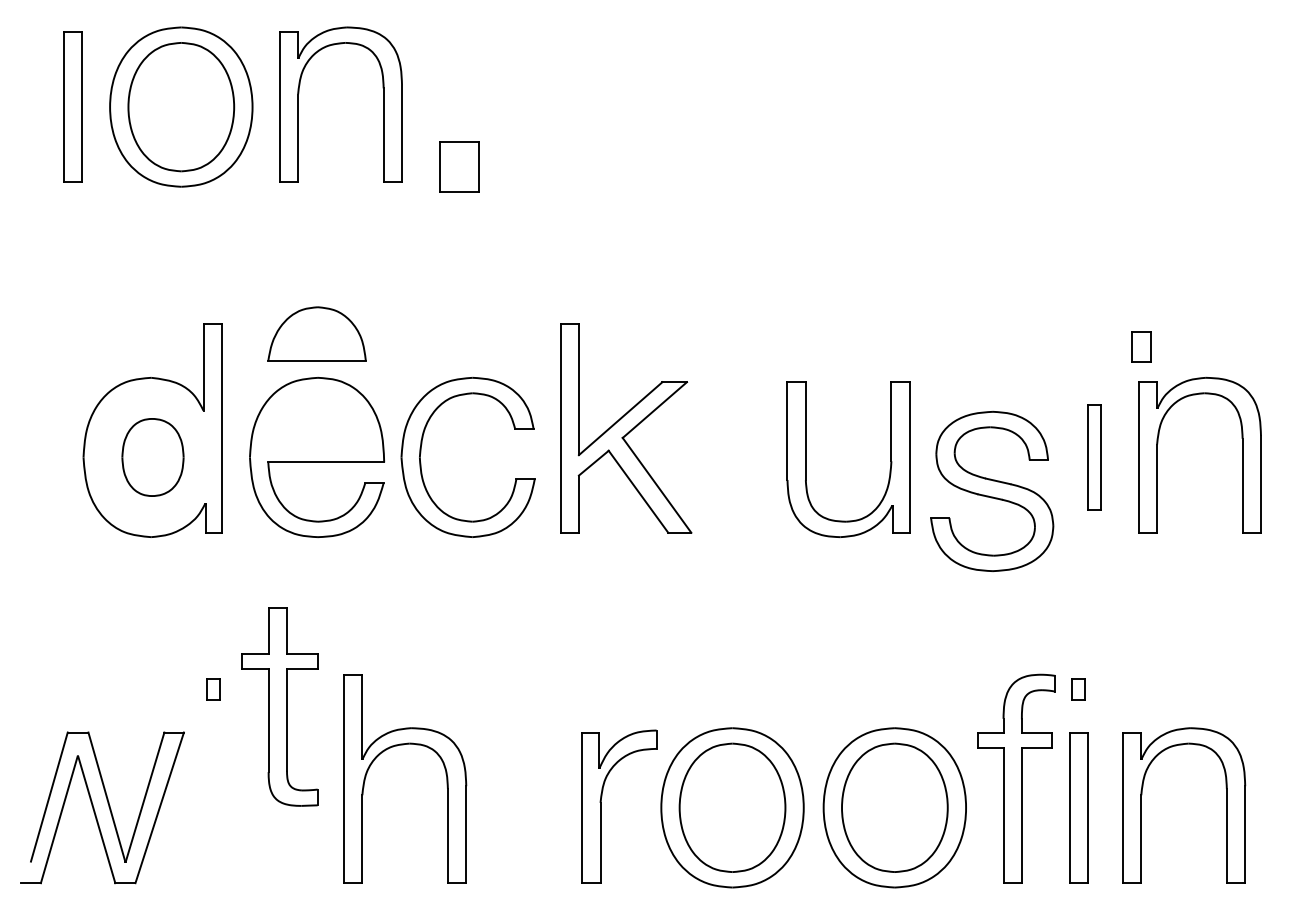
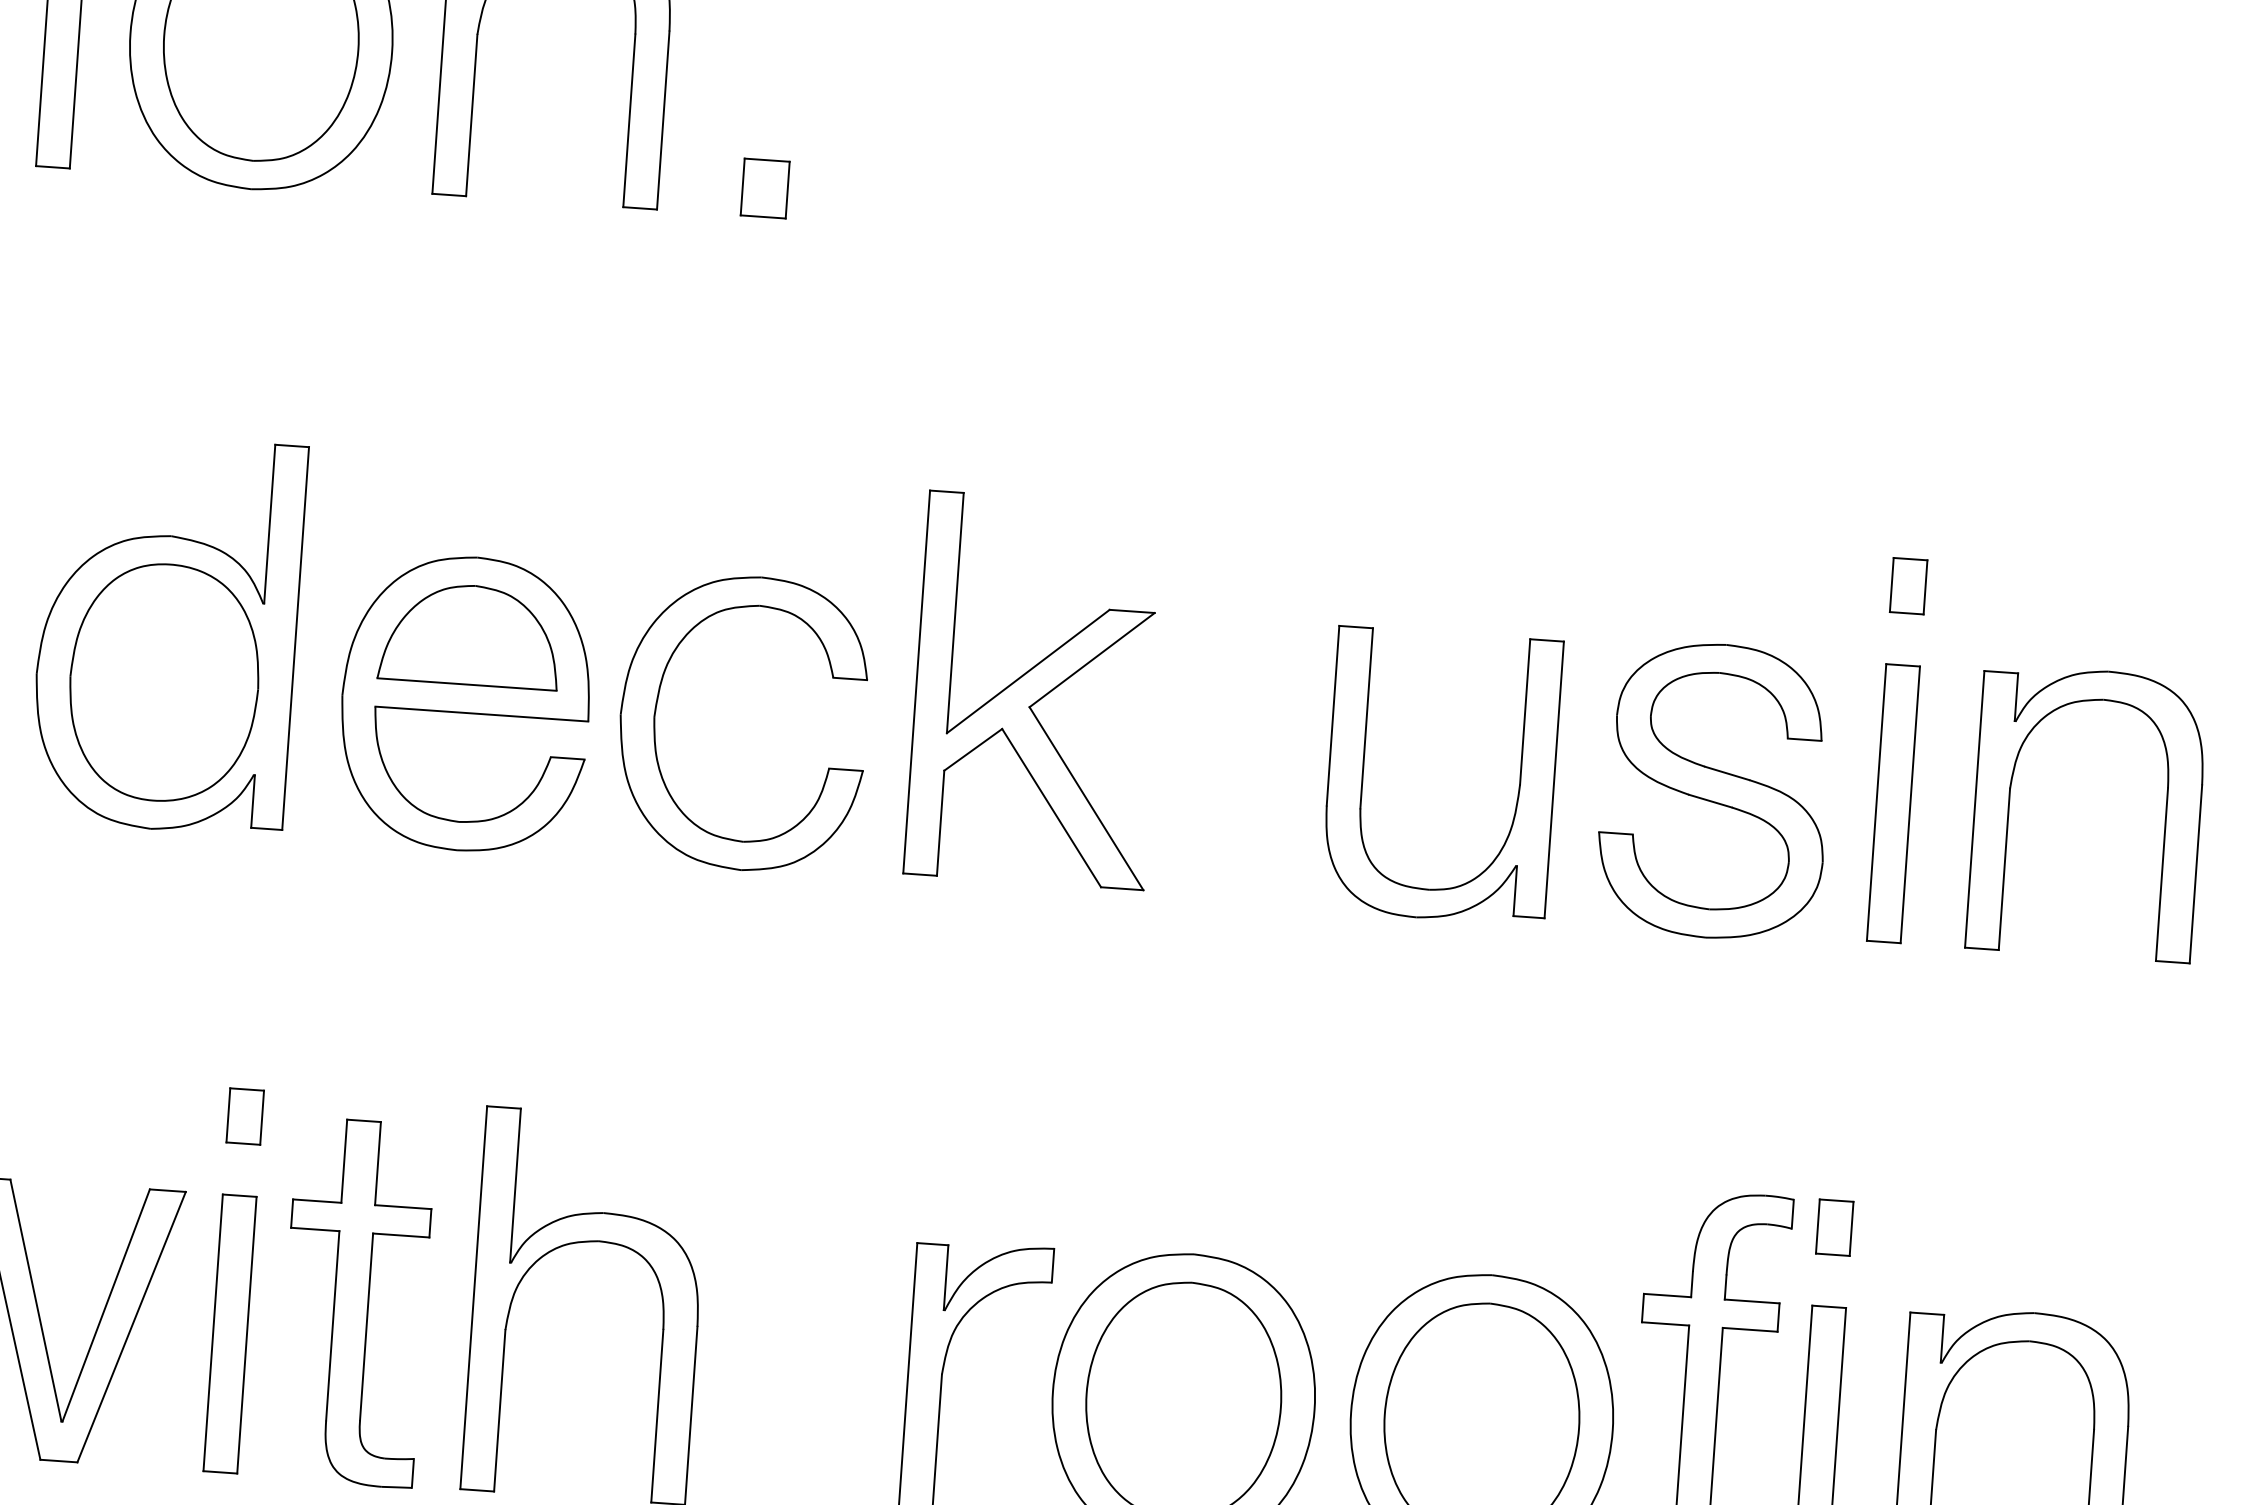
part: (459, 166) -> (764, 187), size x0.62
part: (316, 333) -> (469, 633), moved
part: (1141, 346) -> (1908, 585), moved
part: (152, 457) -> (163, 682), size x1.67
part: (1094, 457) -> (1893, 803), size x1.43
part: (992, 490) -> (1715, 789), moved
part: (212, 689) -> (243, 1116), size x1.43
part: (1078, 689) -> (1834, 1227), size x1.43
part: (279, 706) -> (354, 1301), moved
part: (212, 807) -> (228, 1333), added

